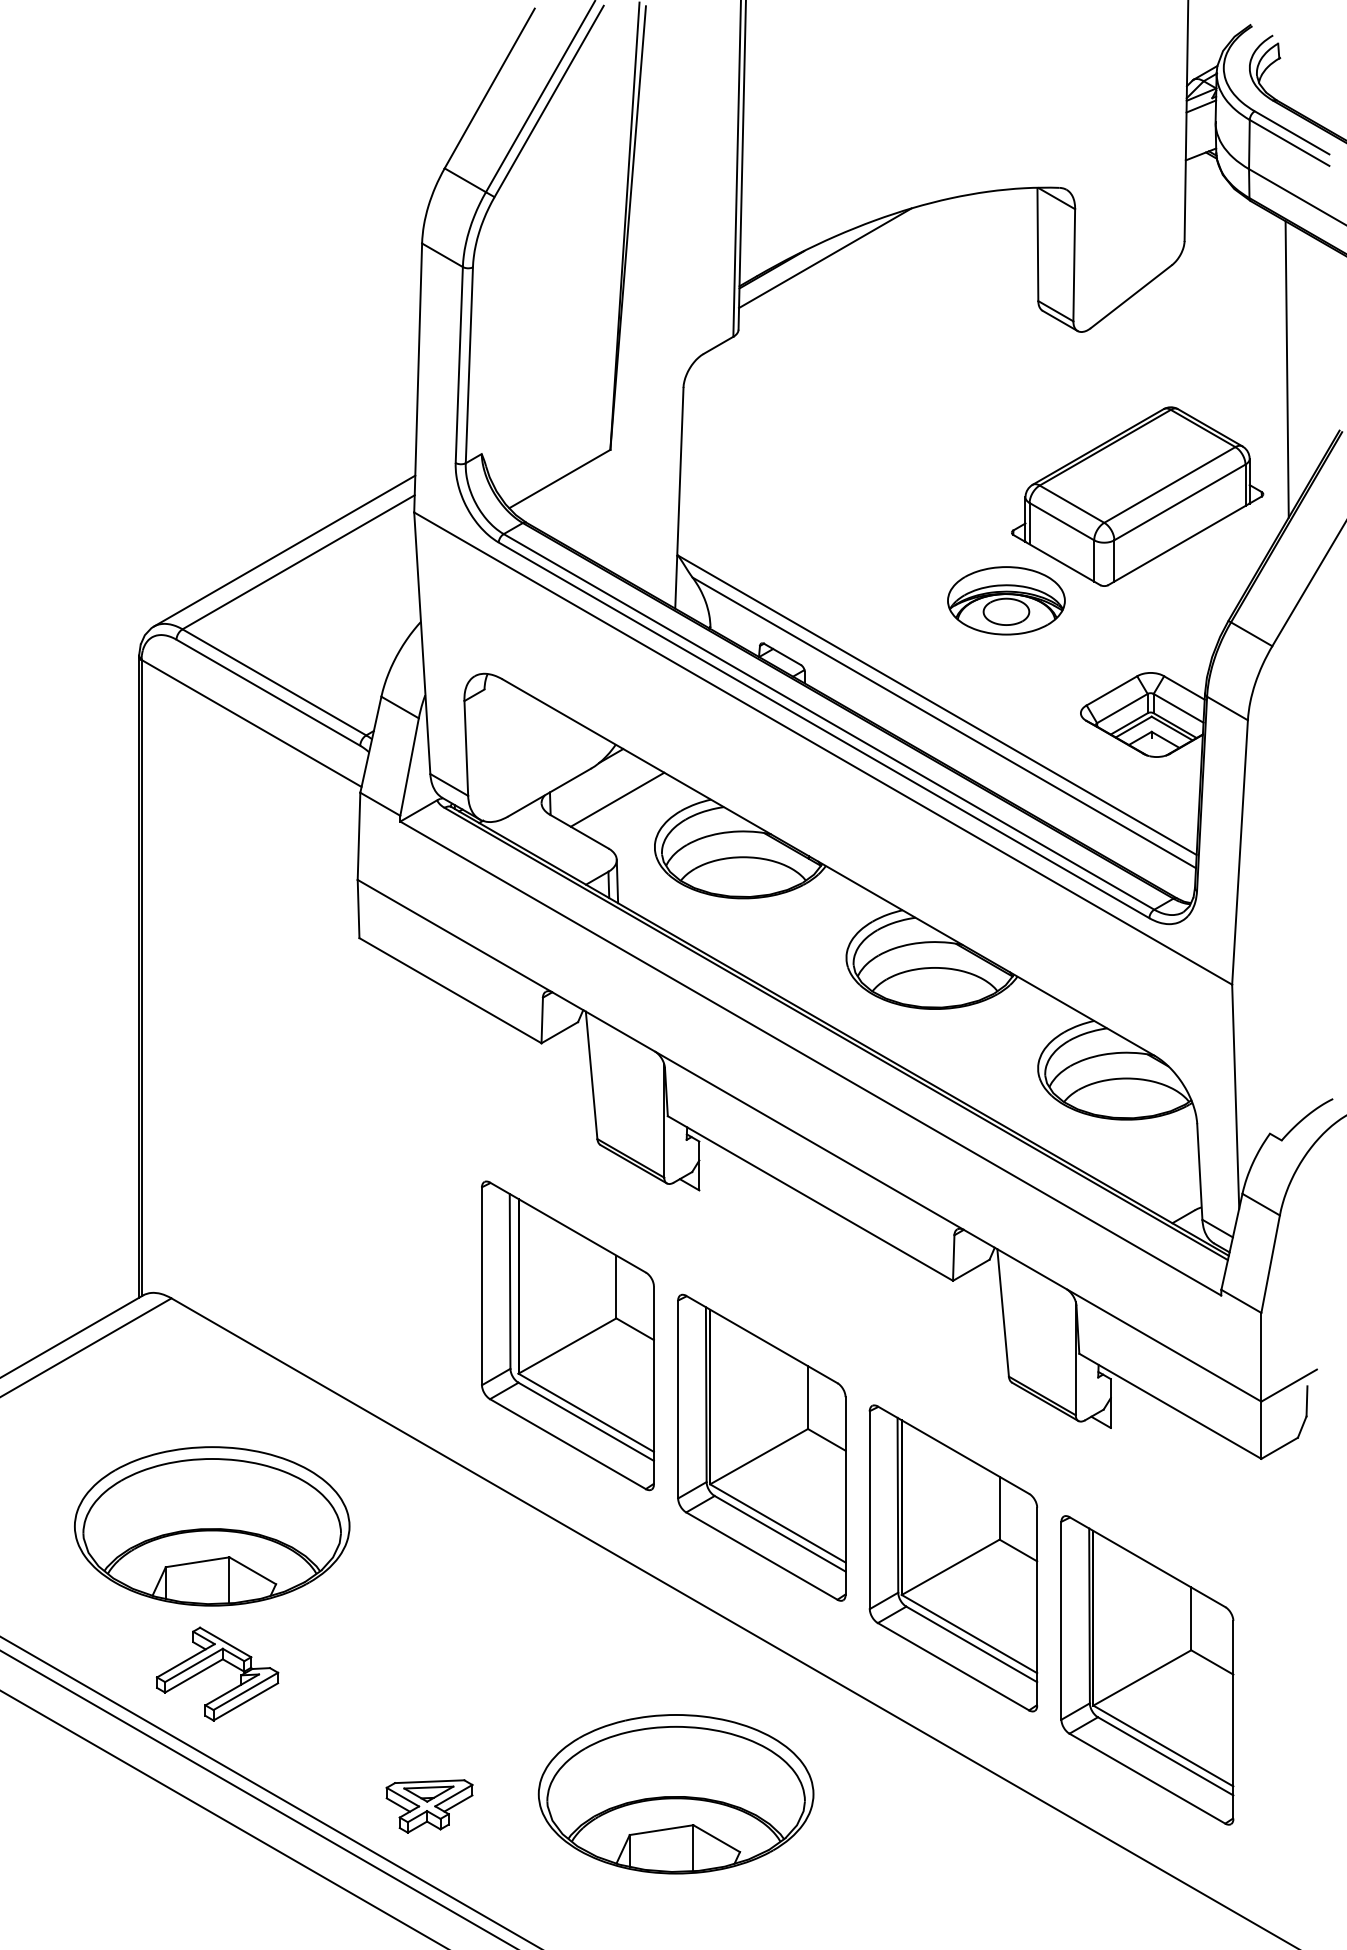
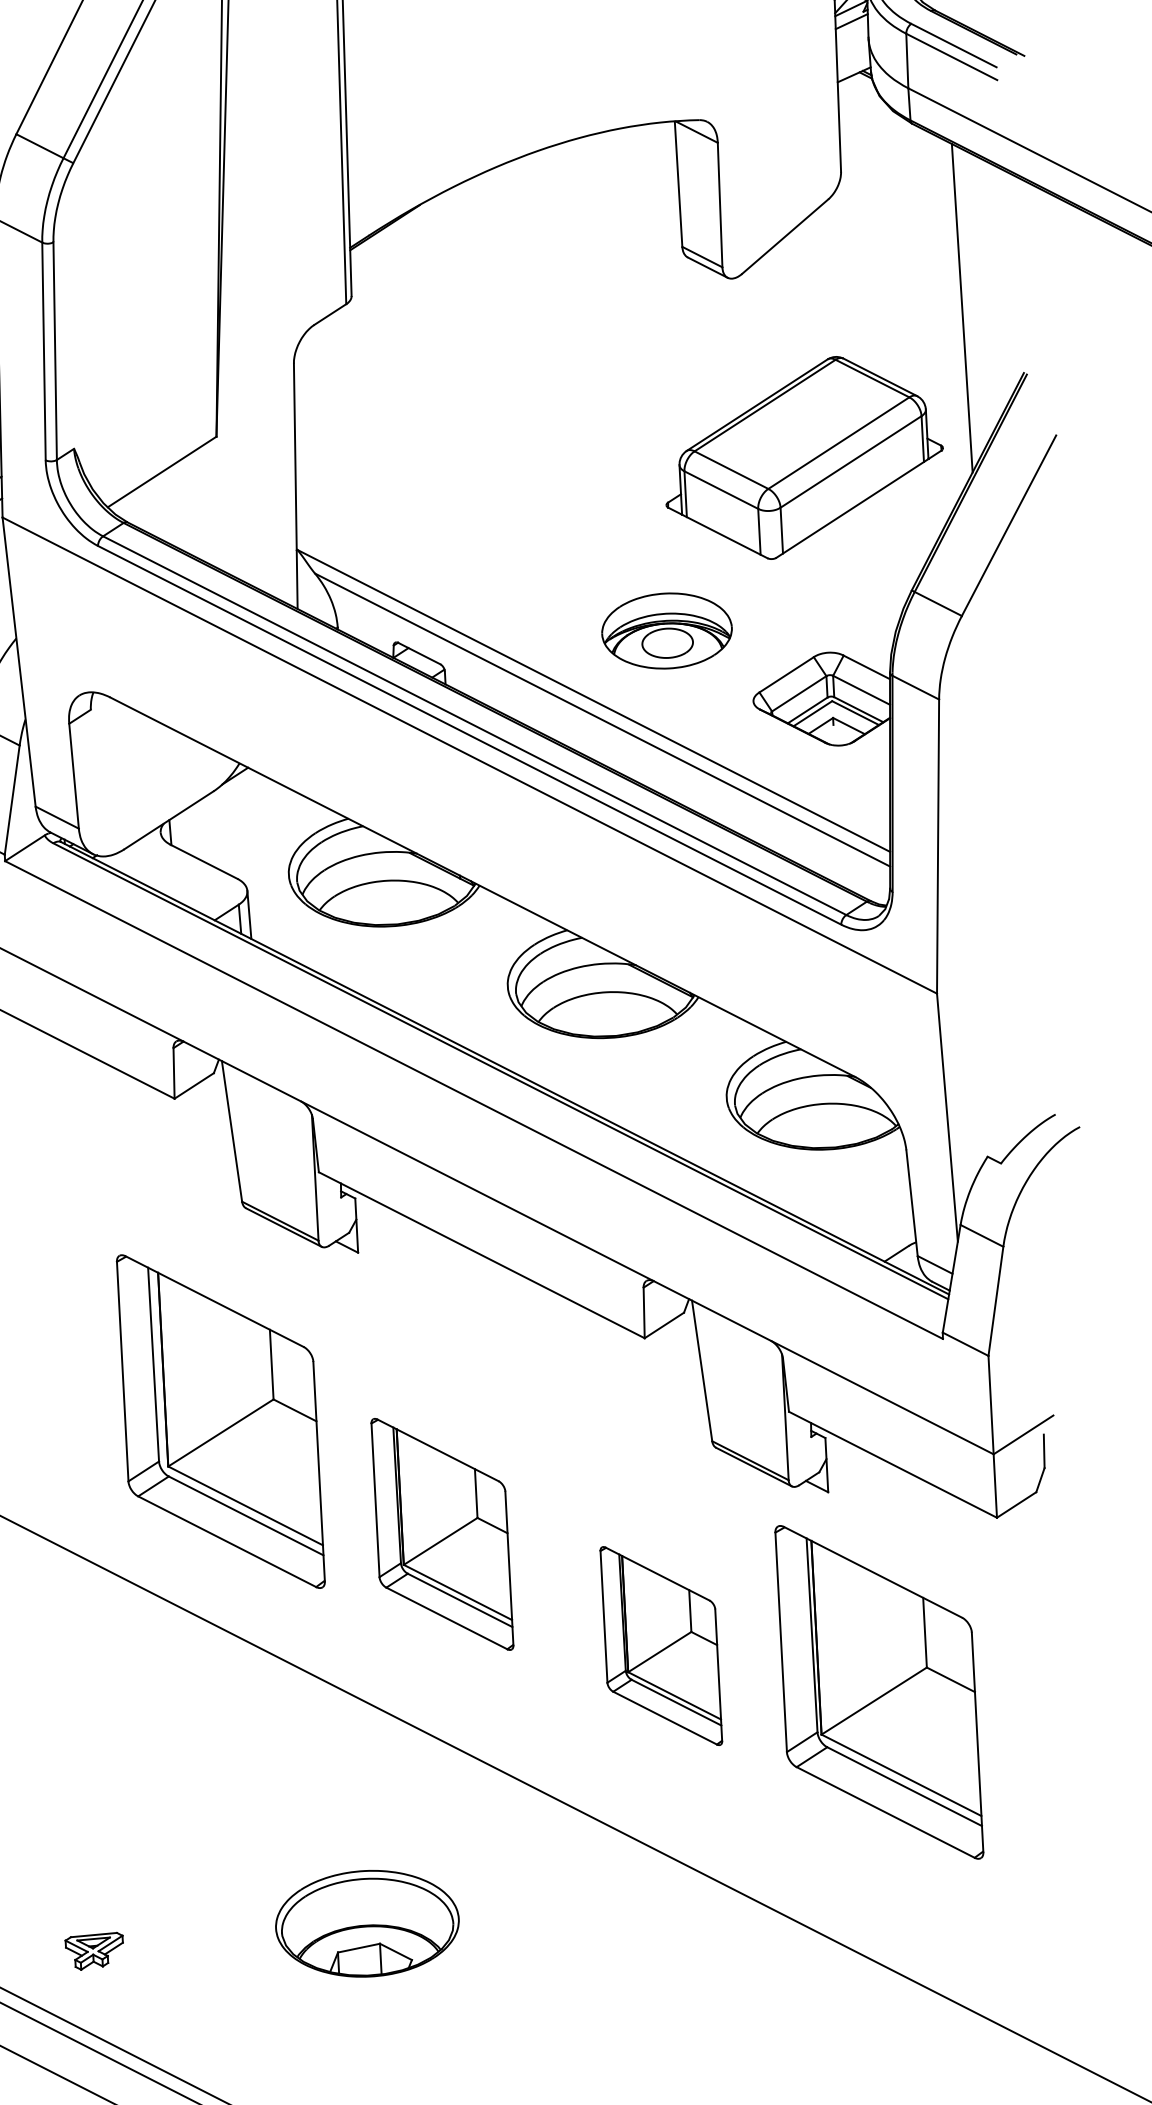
line: (825, 258) -> (443, 212), removed
part: (1006, 600) -> (667, 630), moved
line: (617, 799) -> (244, 824), removed
part: (761, 1447) -> (442, 1534), size x0.7
part: (953, 1558) -> (661, 1646), size x0.6
part: (1147, 1670) -> (879, 1692), moved
part: (675, 1794) -> (366, 1923), size x0.6
part: (429, 1806) -> (94, 1951), size x0.6

